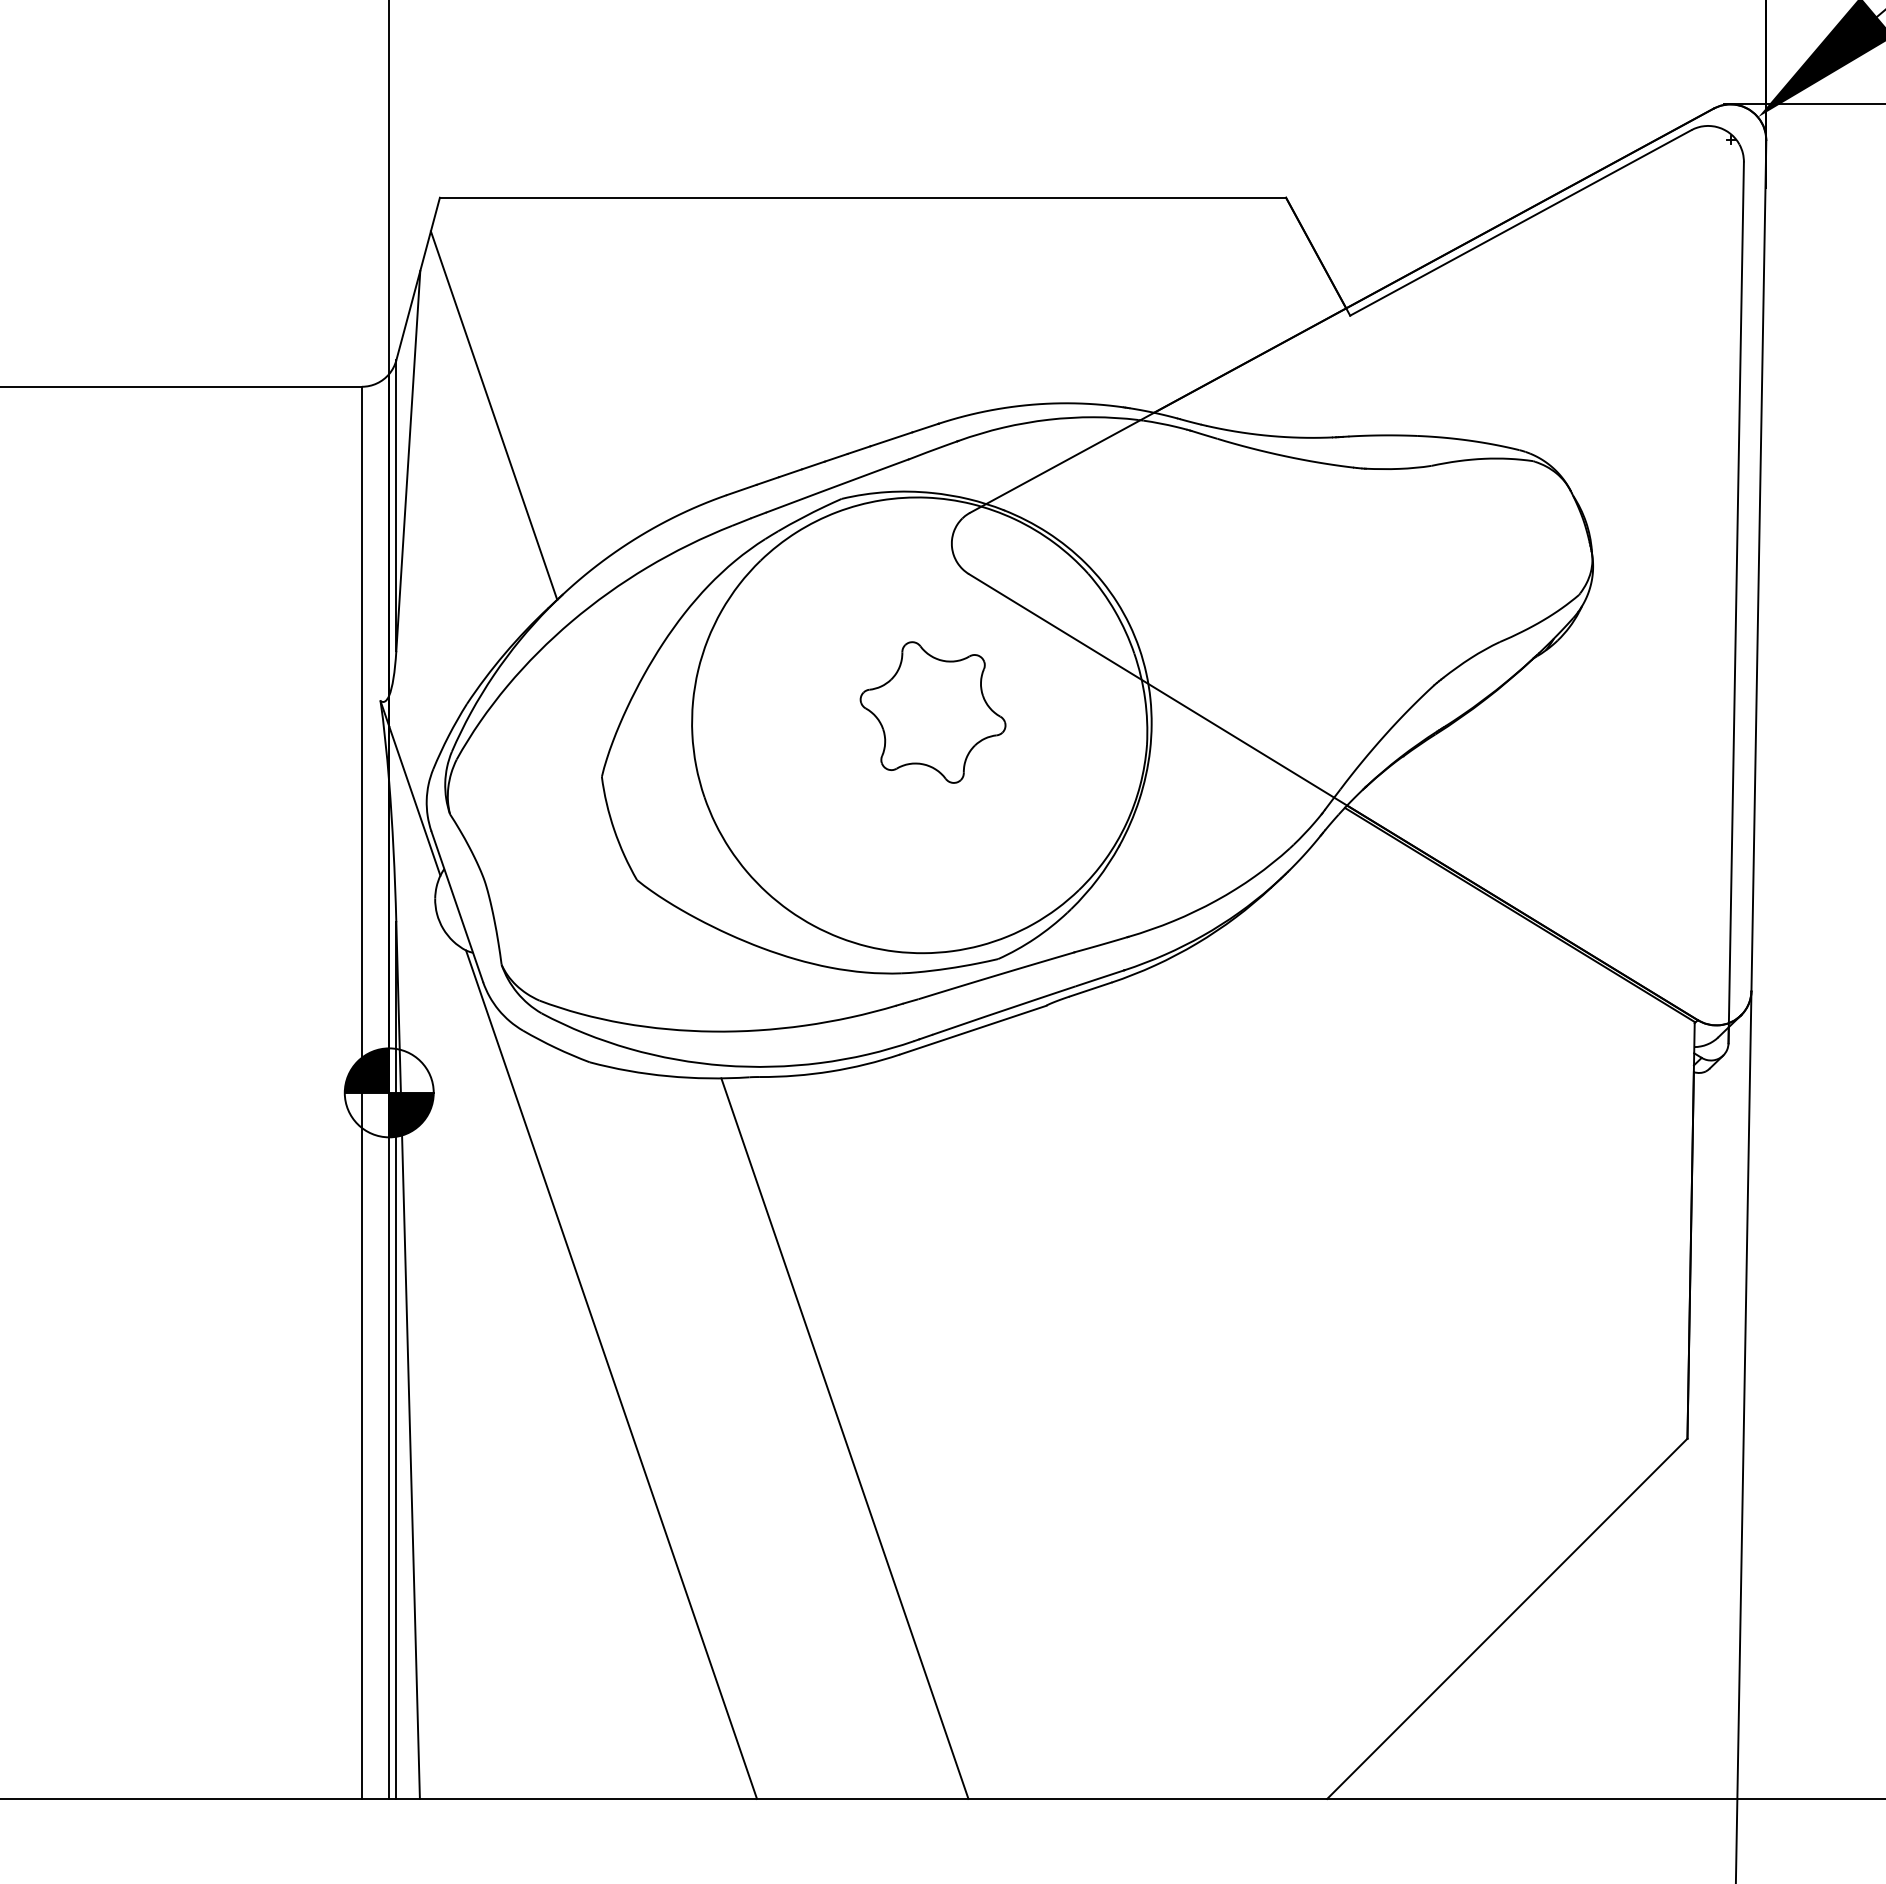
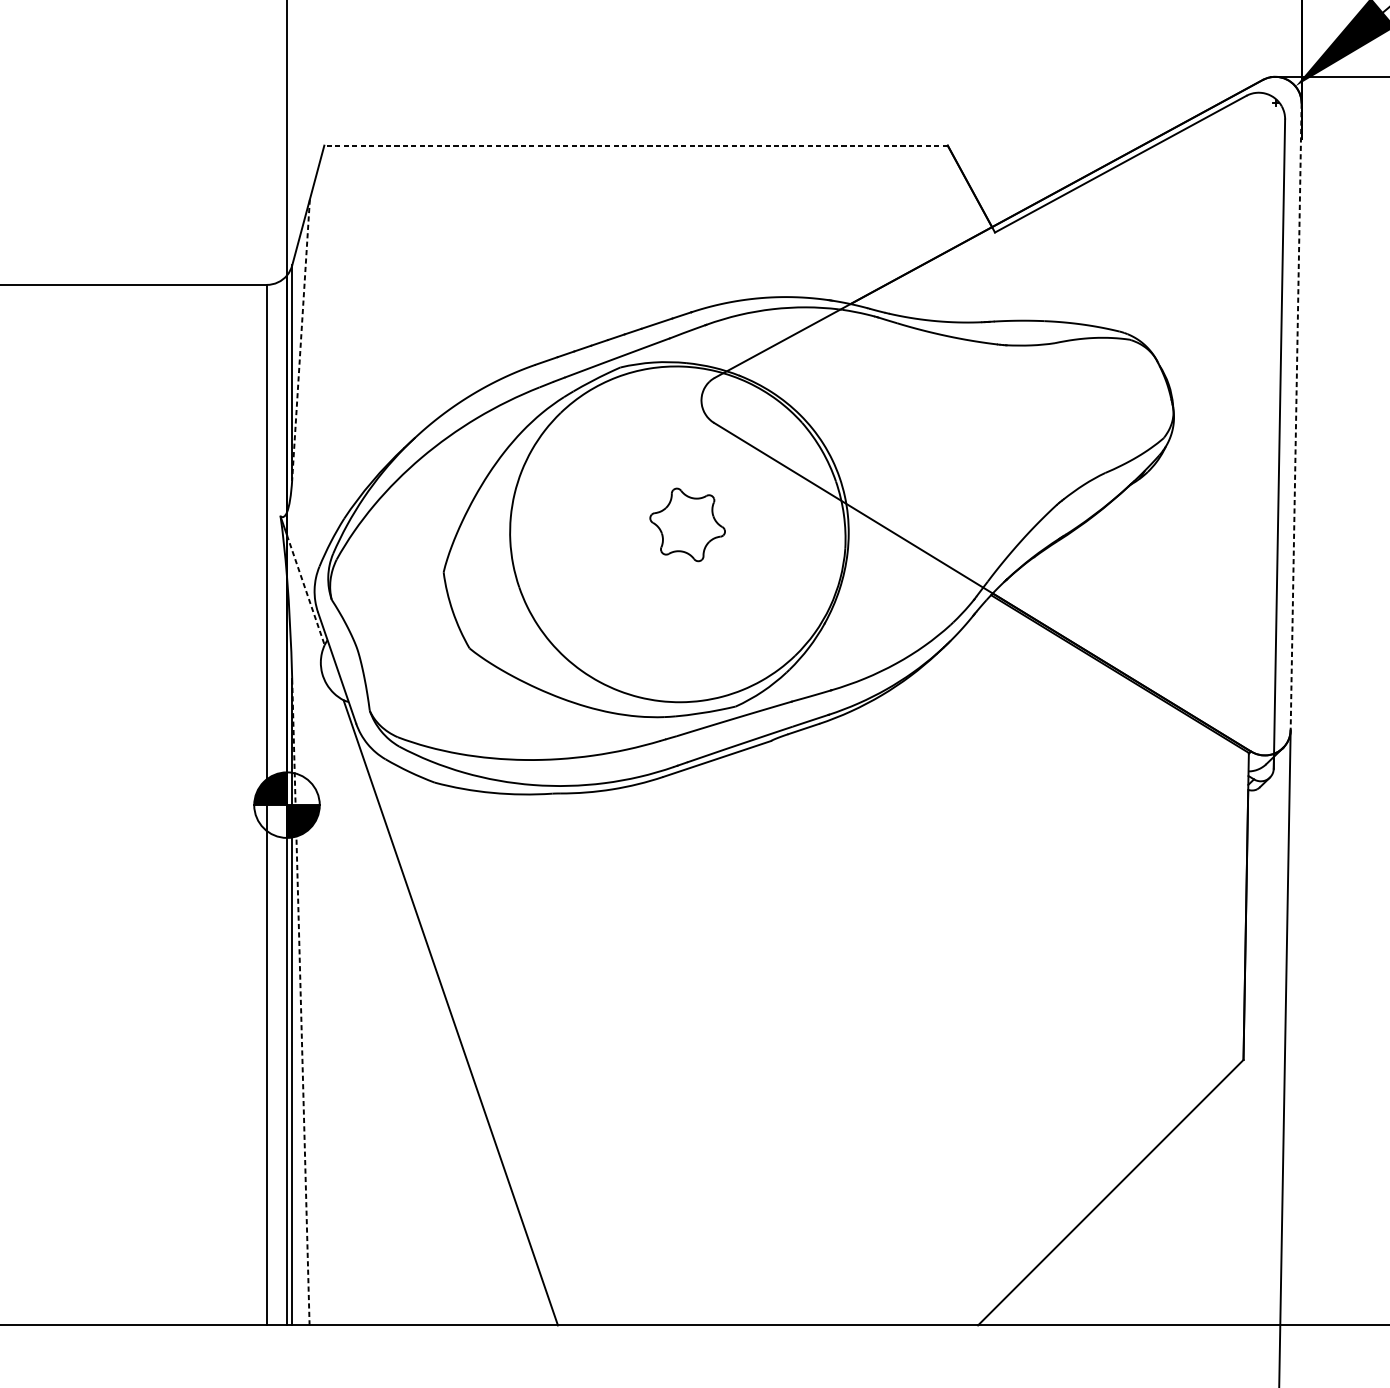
line: (862, 197) -> (635, 145), solid -> dashed
line: (493, 415) -> (363, 306), removed
line: (408, 461) -> (301, 339), solid -> dashed
line: (1758, 566) -> (1295, 417), solid -> dashed
part: (932, 712) -> (687, 524), size x0.7
line: (414, 801) -> (305, 590), solid -> dashed
line: (408, 1360) -> (301, 1002), solid -> dashed
line: (844, 1438) -> (622, 1059), removed

